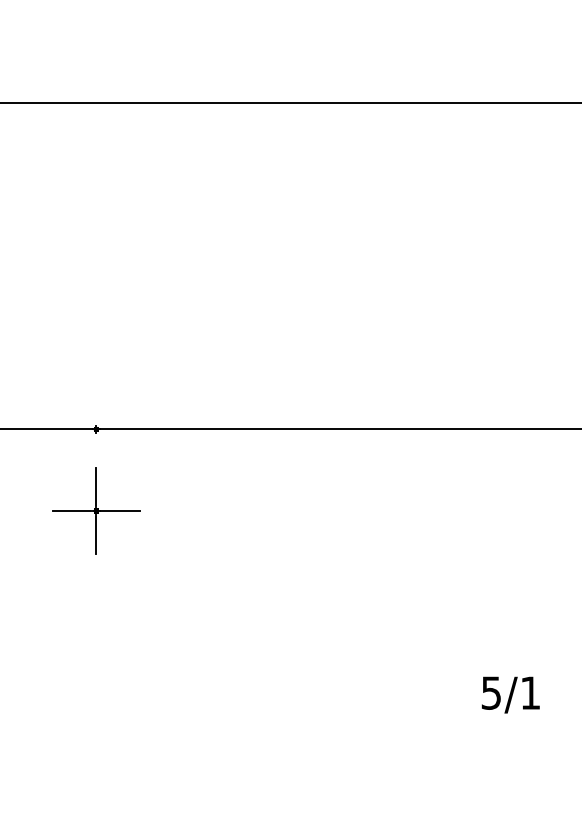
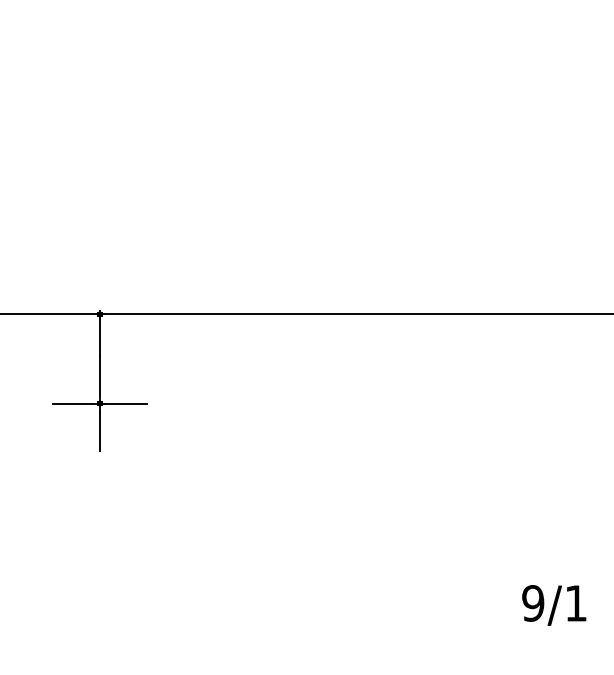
line: (96, 449) -> (100, 336), added
text: (491, 692) -> (533, 602), 5/1 -> 9/1

